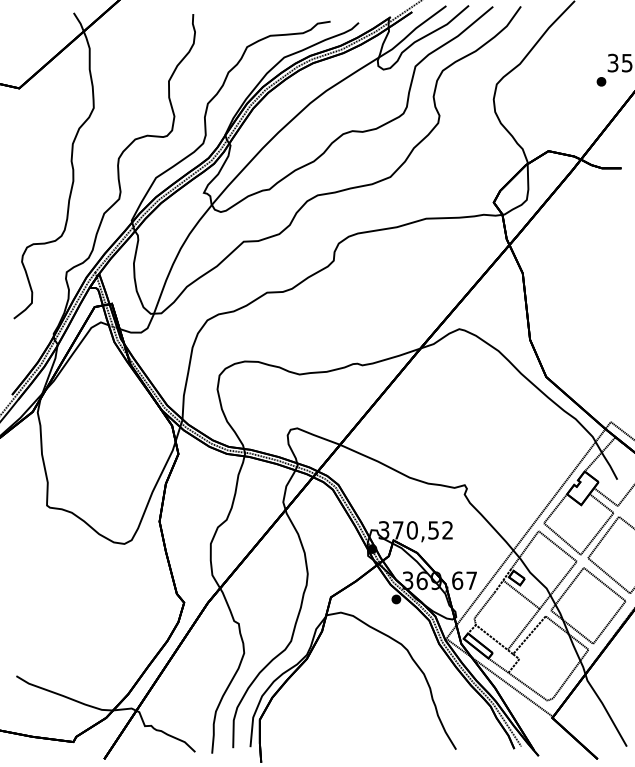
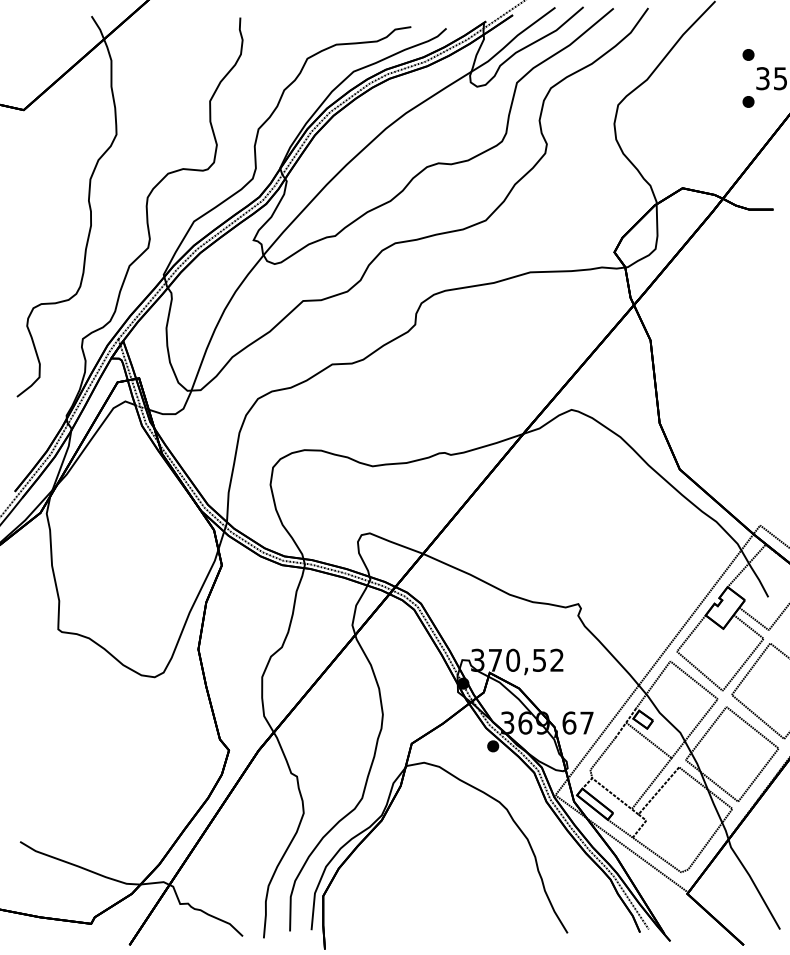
part: (601, 43) -> (748, 54), added

